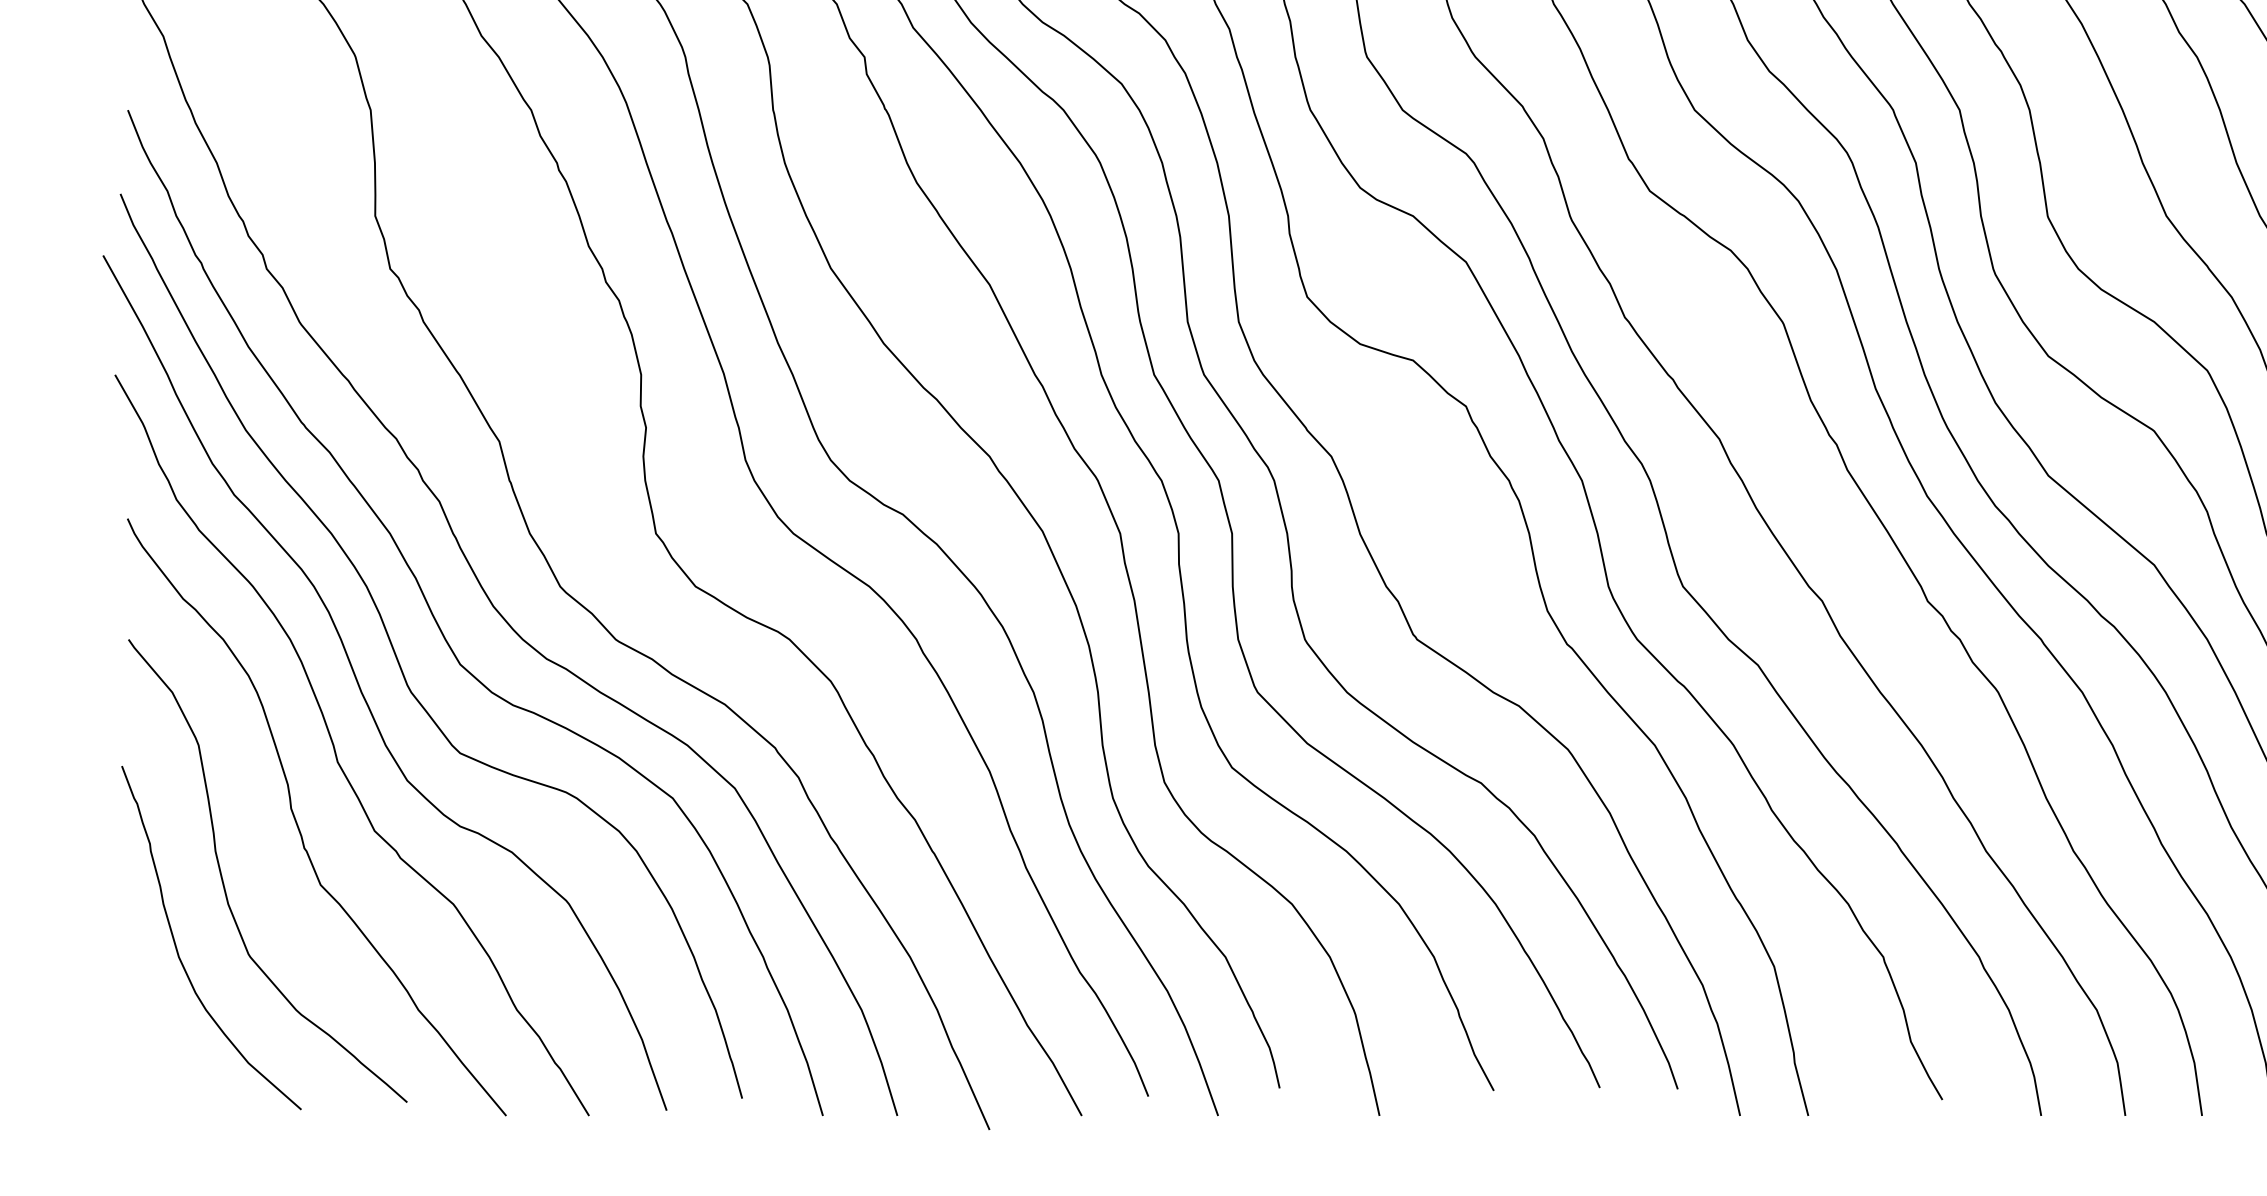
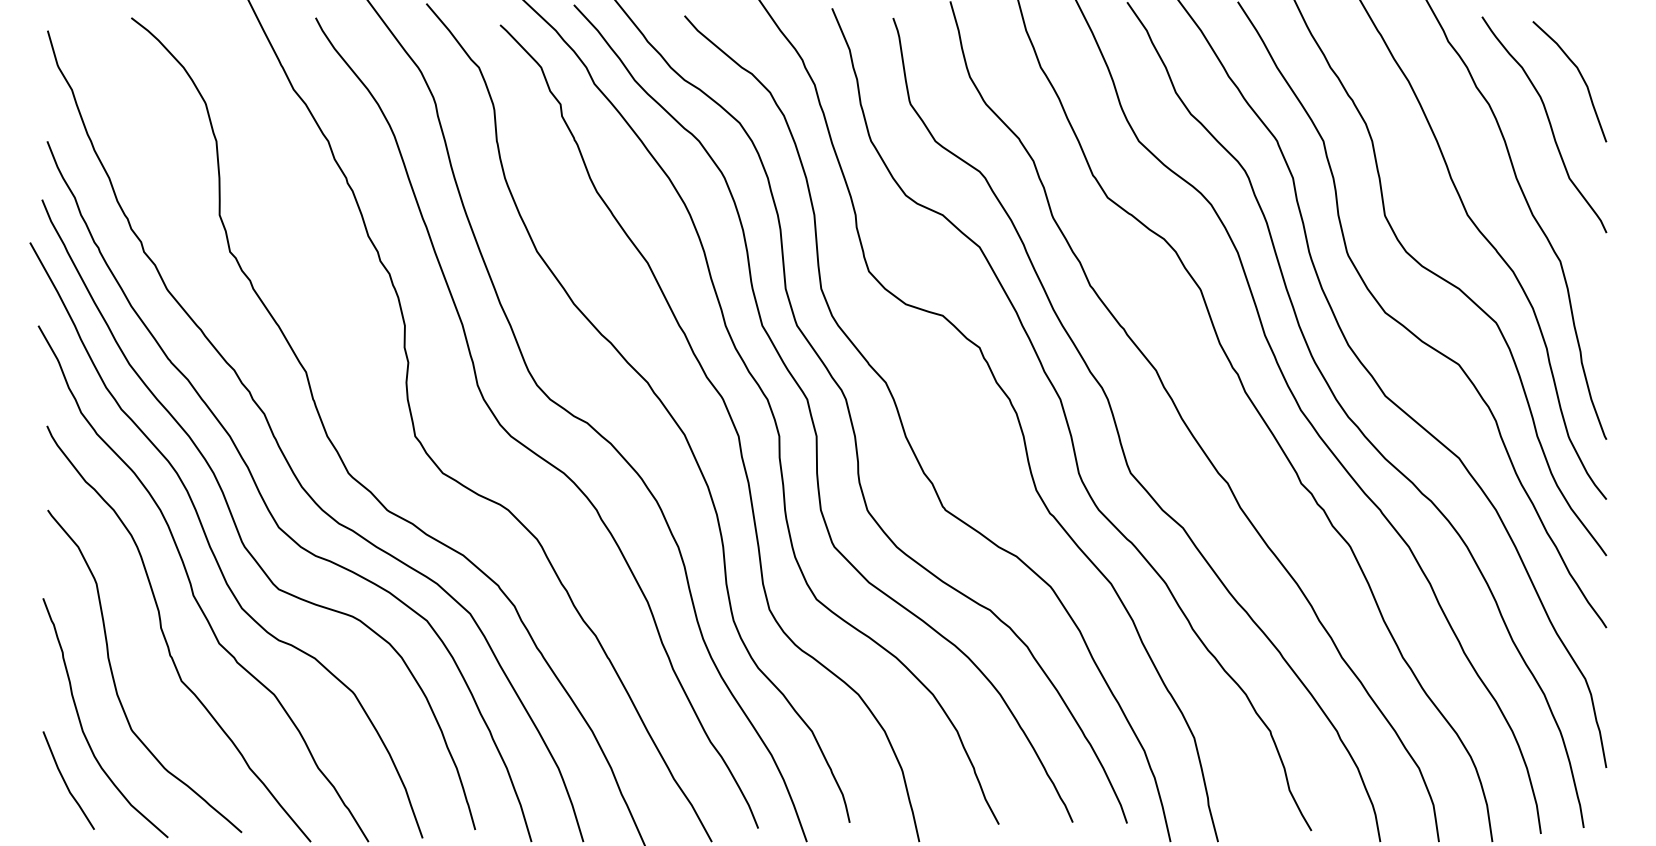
line: (155, 1030) -> (66, 782), added

